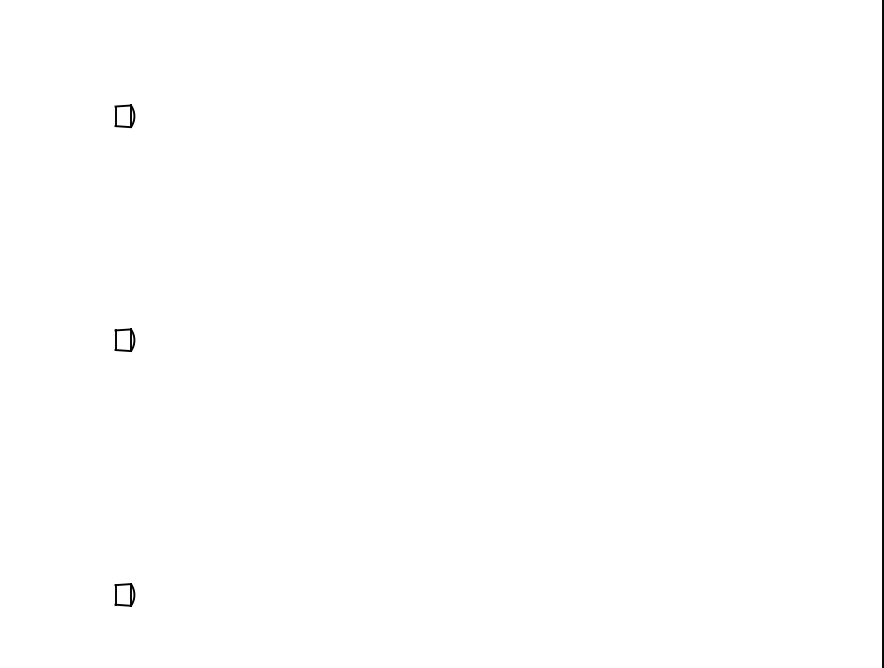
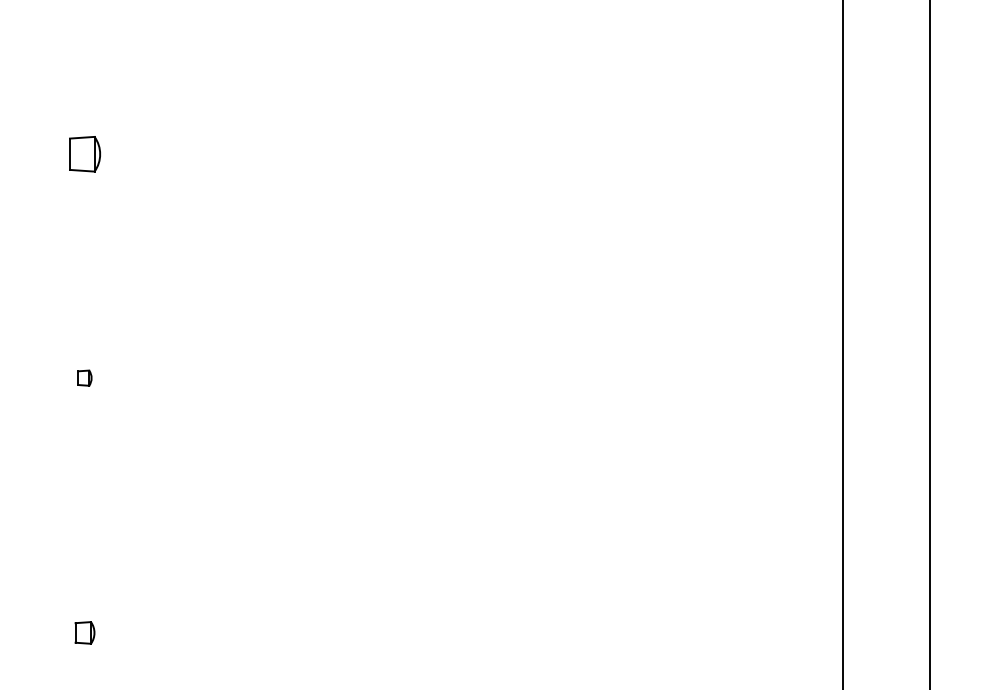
part: (124, 116) -> (84, 154), size x1.6
part: (124, 339) -> (84, 377), size x0.7

